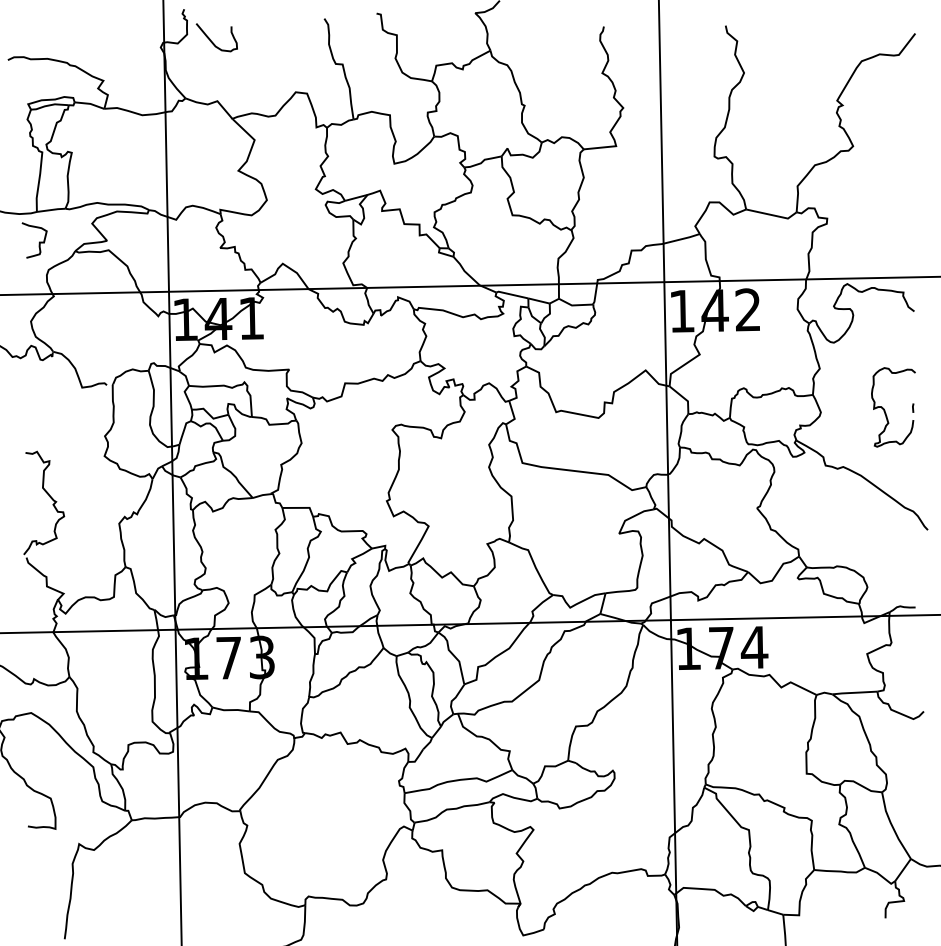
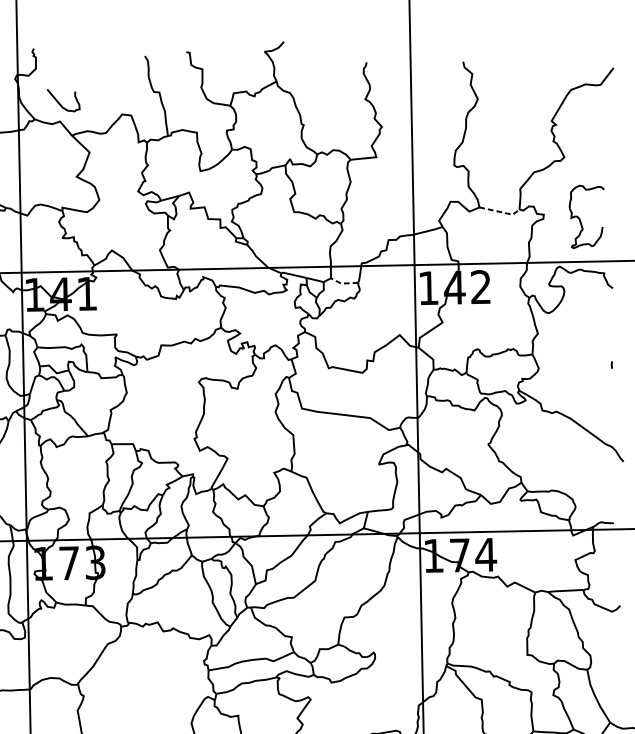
curve: (212, 41) -> (60, 103), moved
line: (773, 215) -> (501, 212), solid -> dashed
line: (574, 305) -> (343, 283), solid -> dashed
curve: (885, 410) -> (580, 219), moved

